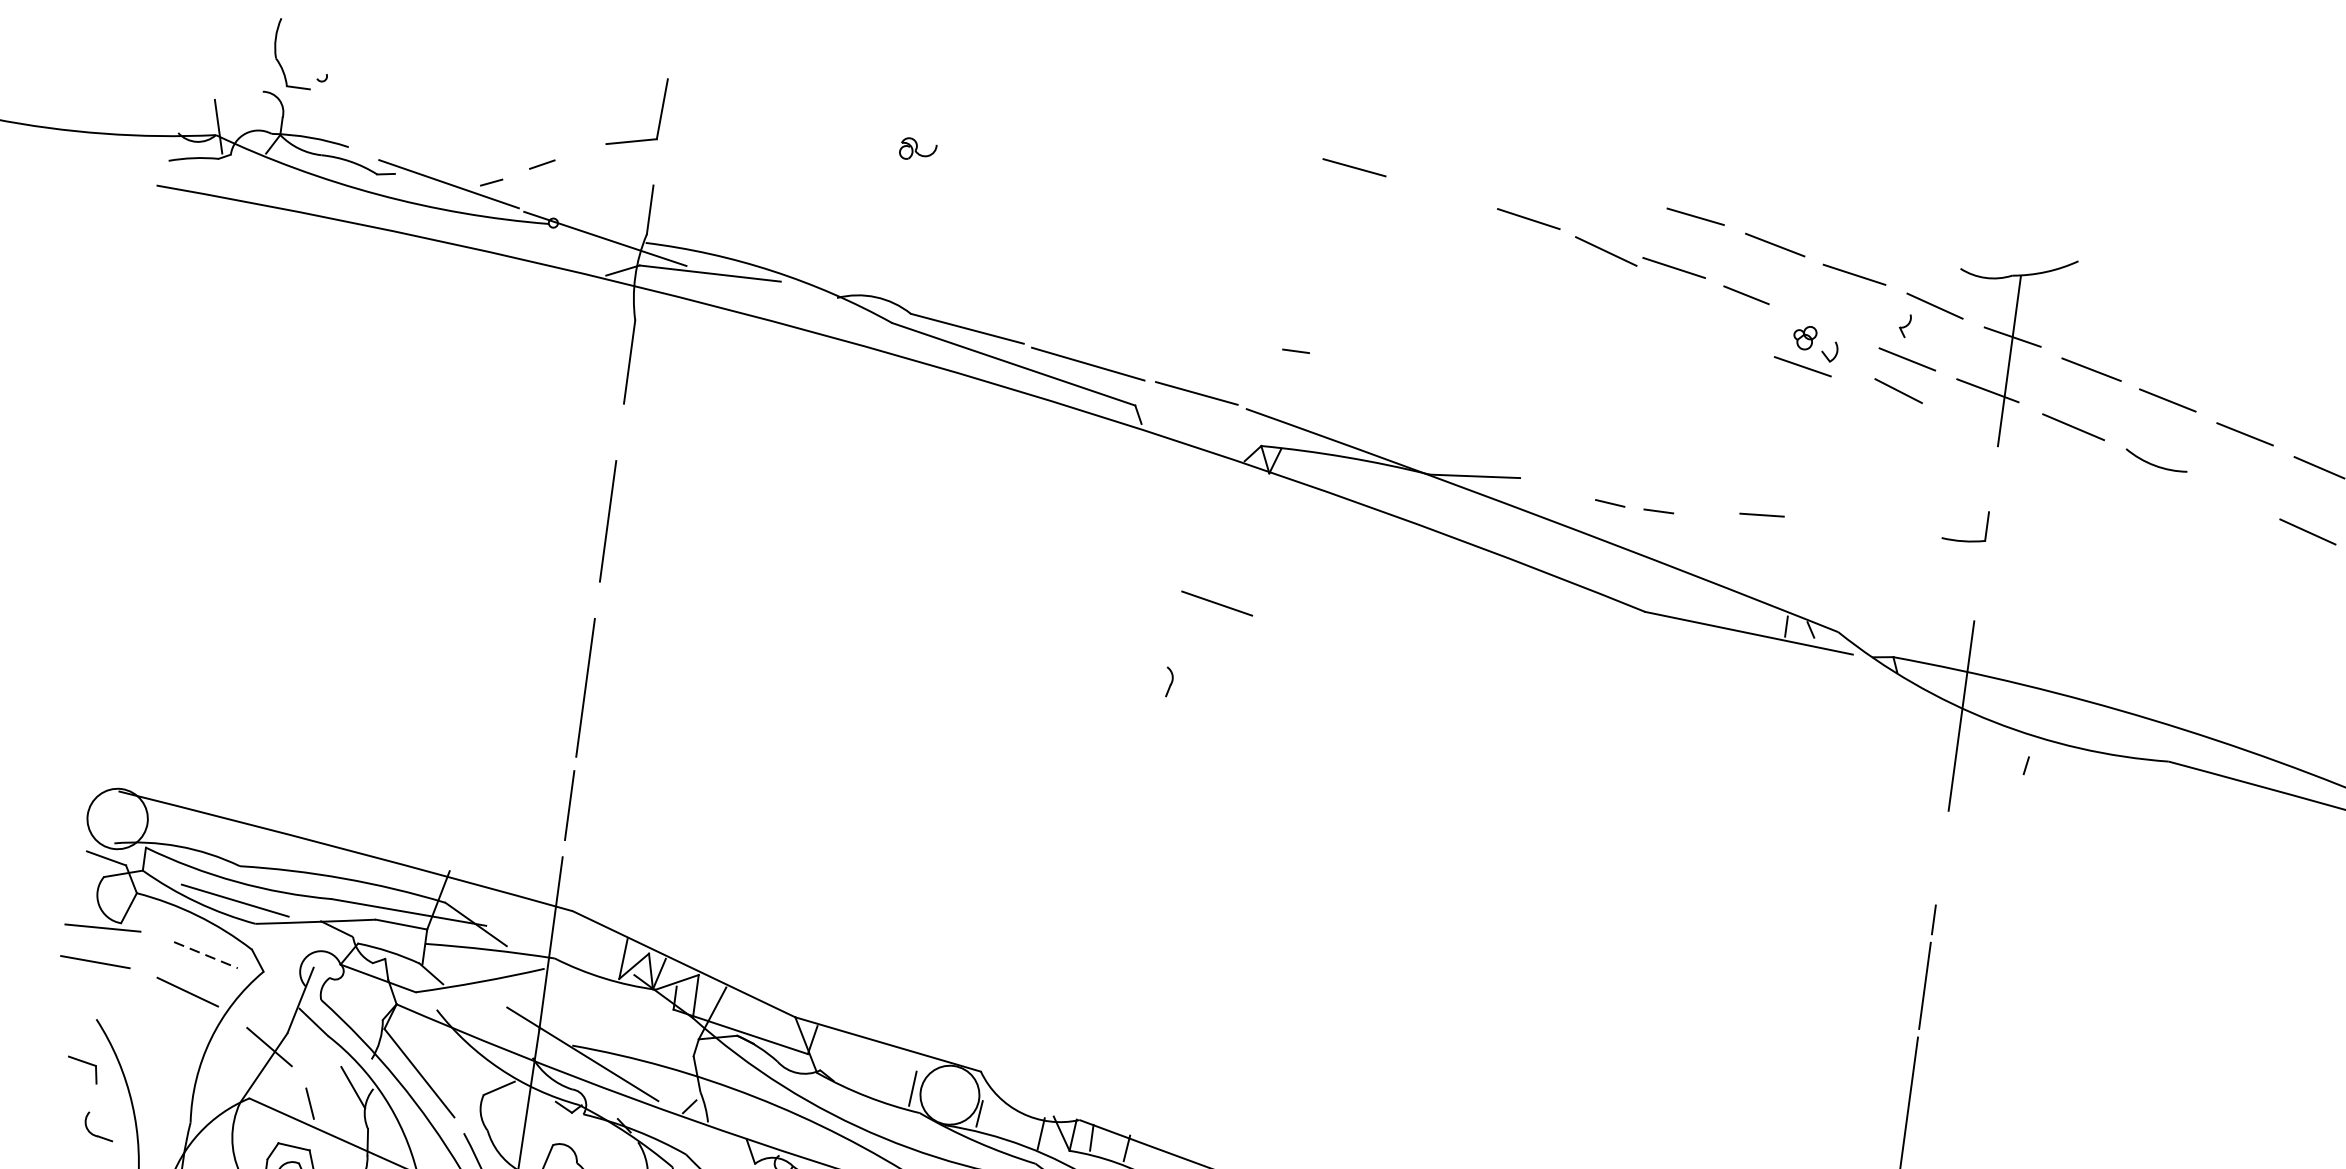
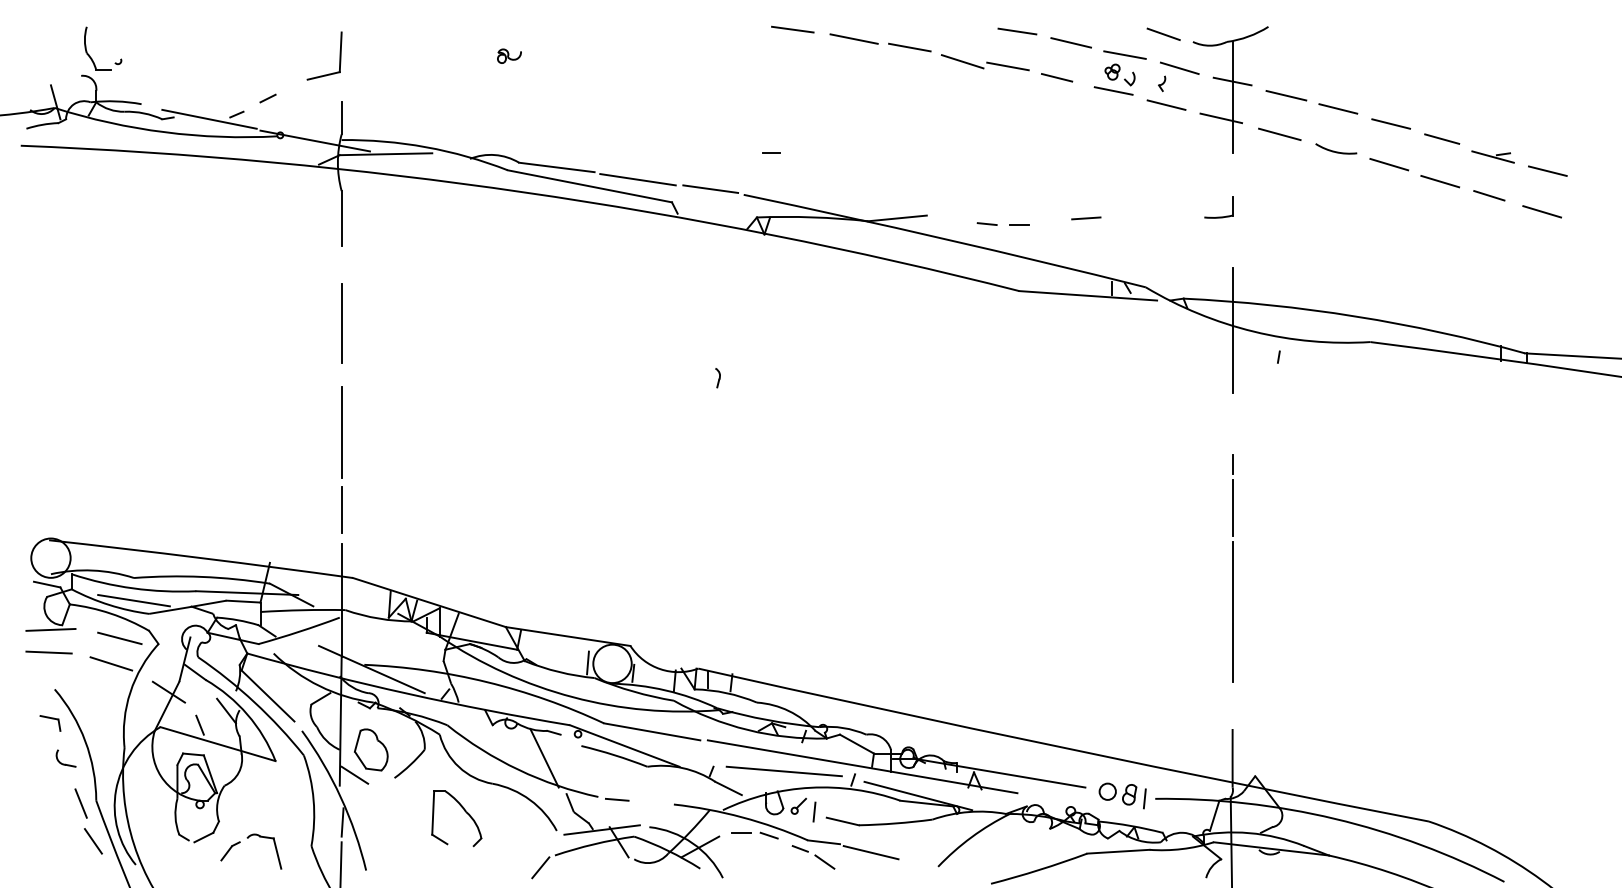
part: (1806, 349) -> (1114, 79), moved
line: (1898, 389) -> (1163, 33), moved
line: (2234, 495) -> (1389, 164), added
line: (1216, 602) -> (853, 38), moved
line: (206, 955) -> (120, 638), dashed -> solid

